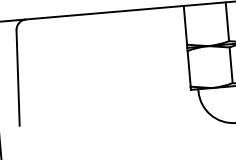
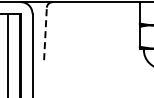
line: (18, 77) -> (45, 33), solid -> dashed

